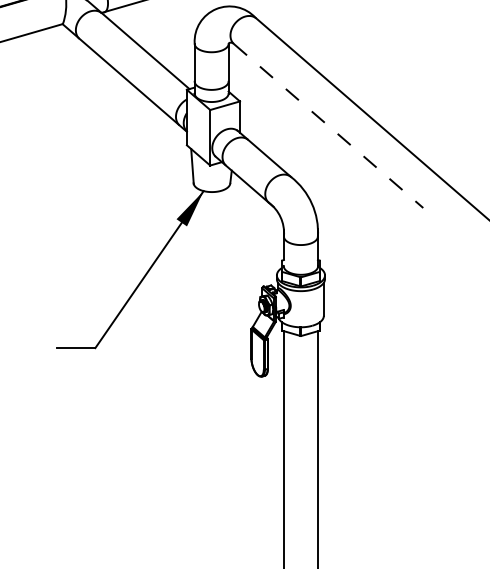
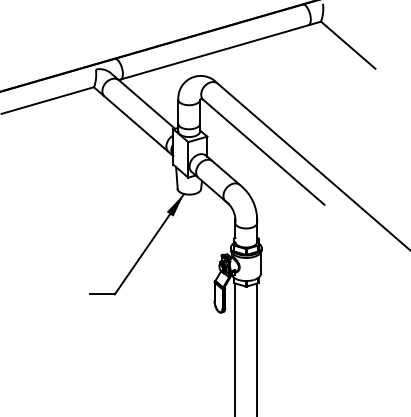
line: (329, 126) -> (264, 152), dashed -> solid

